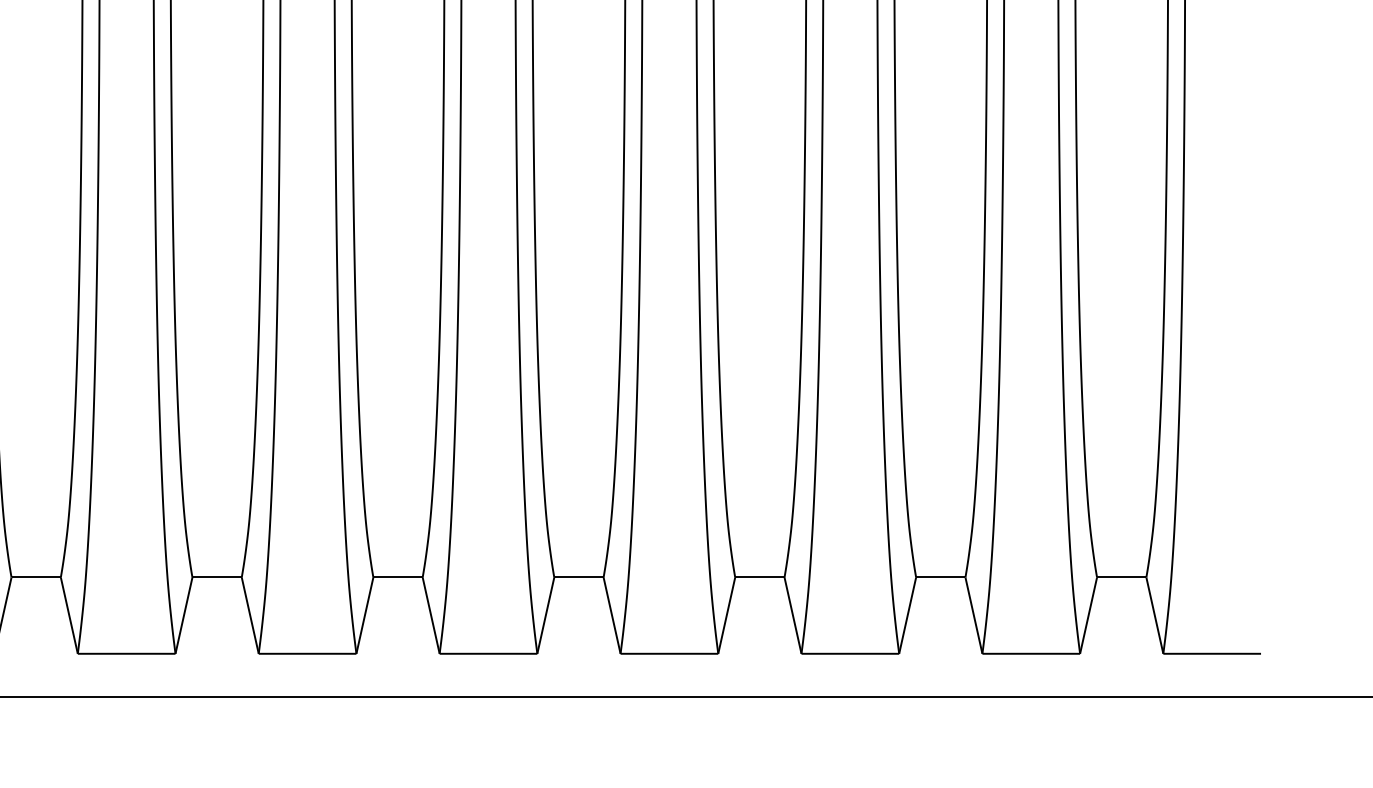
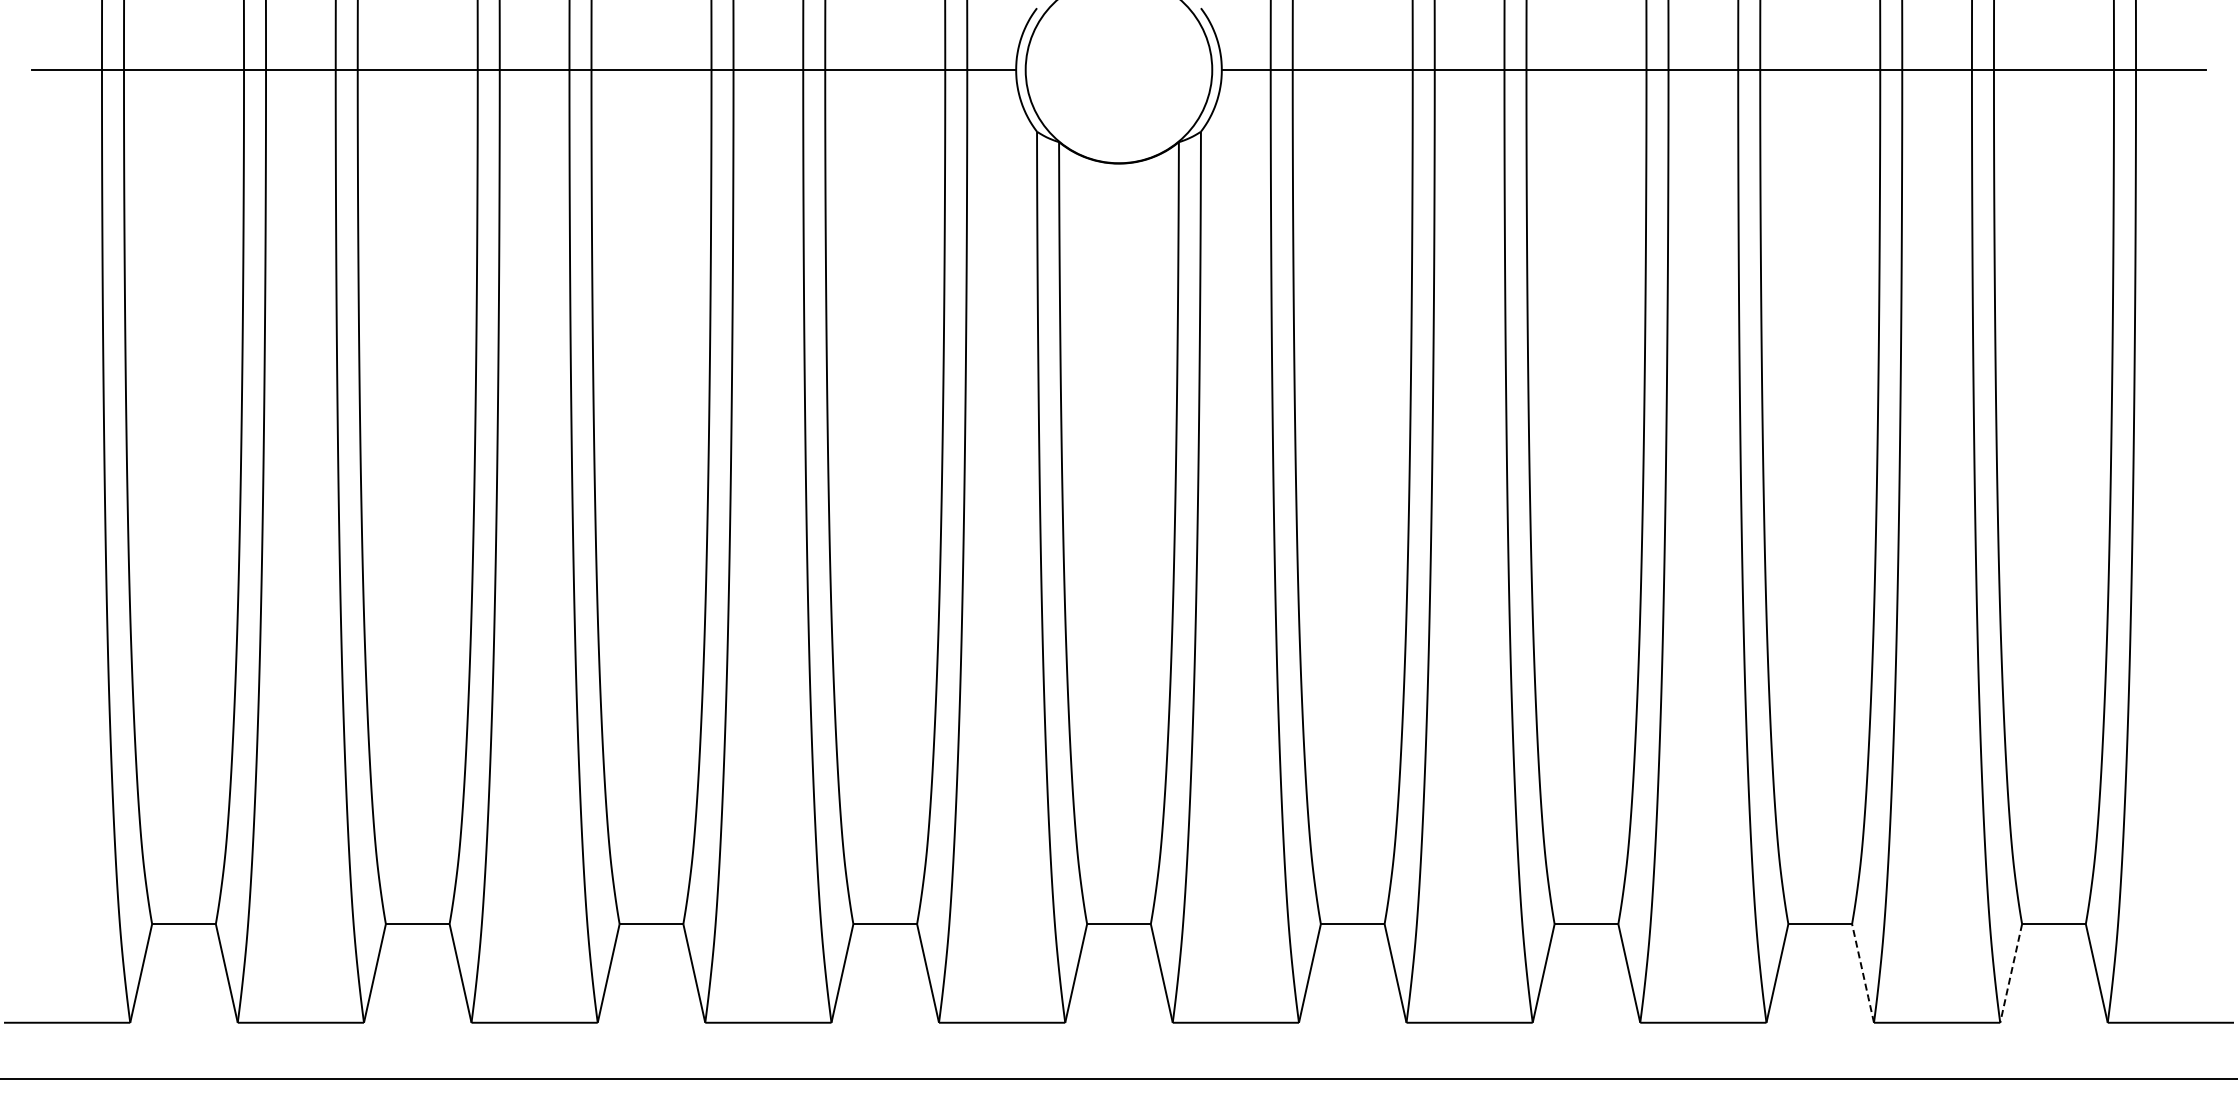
line: (973, 614) -> (1862, 972), solid -> dashed
line: (1088, 615) -> (2011, 973), solid -> dashed

